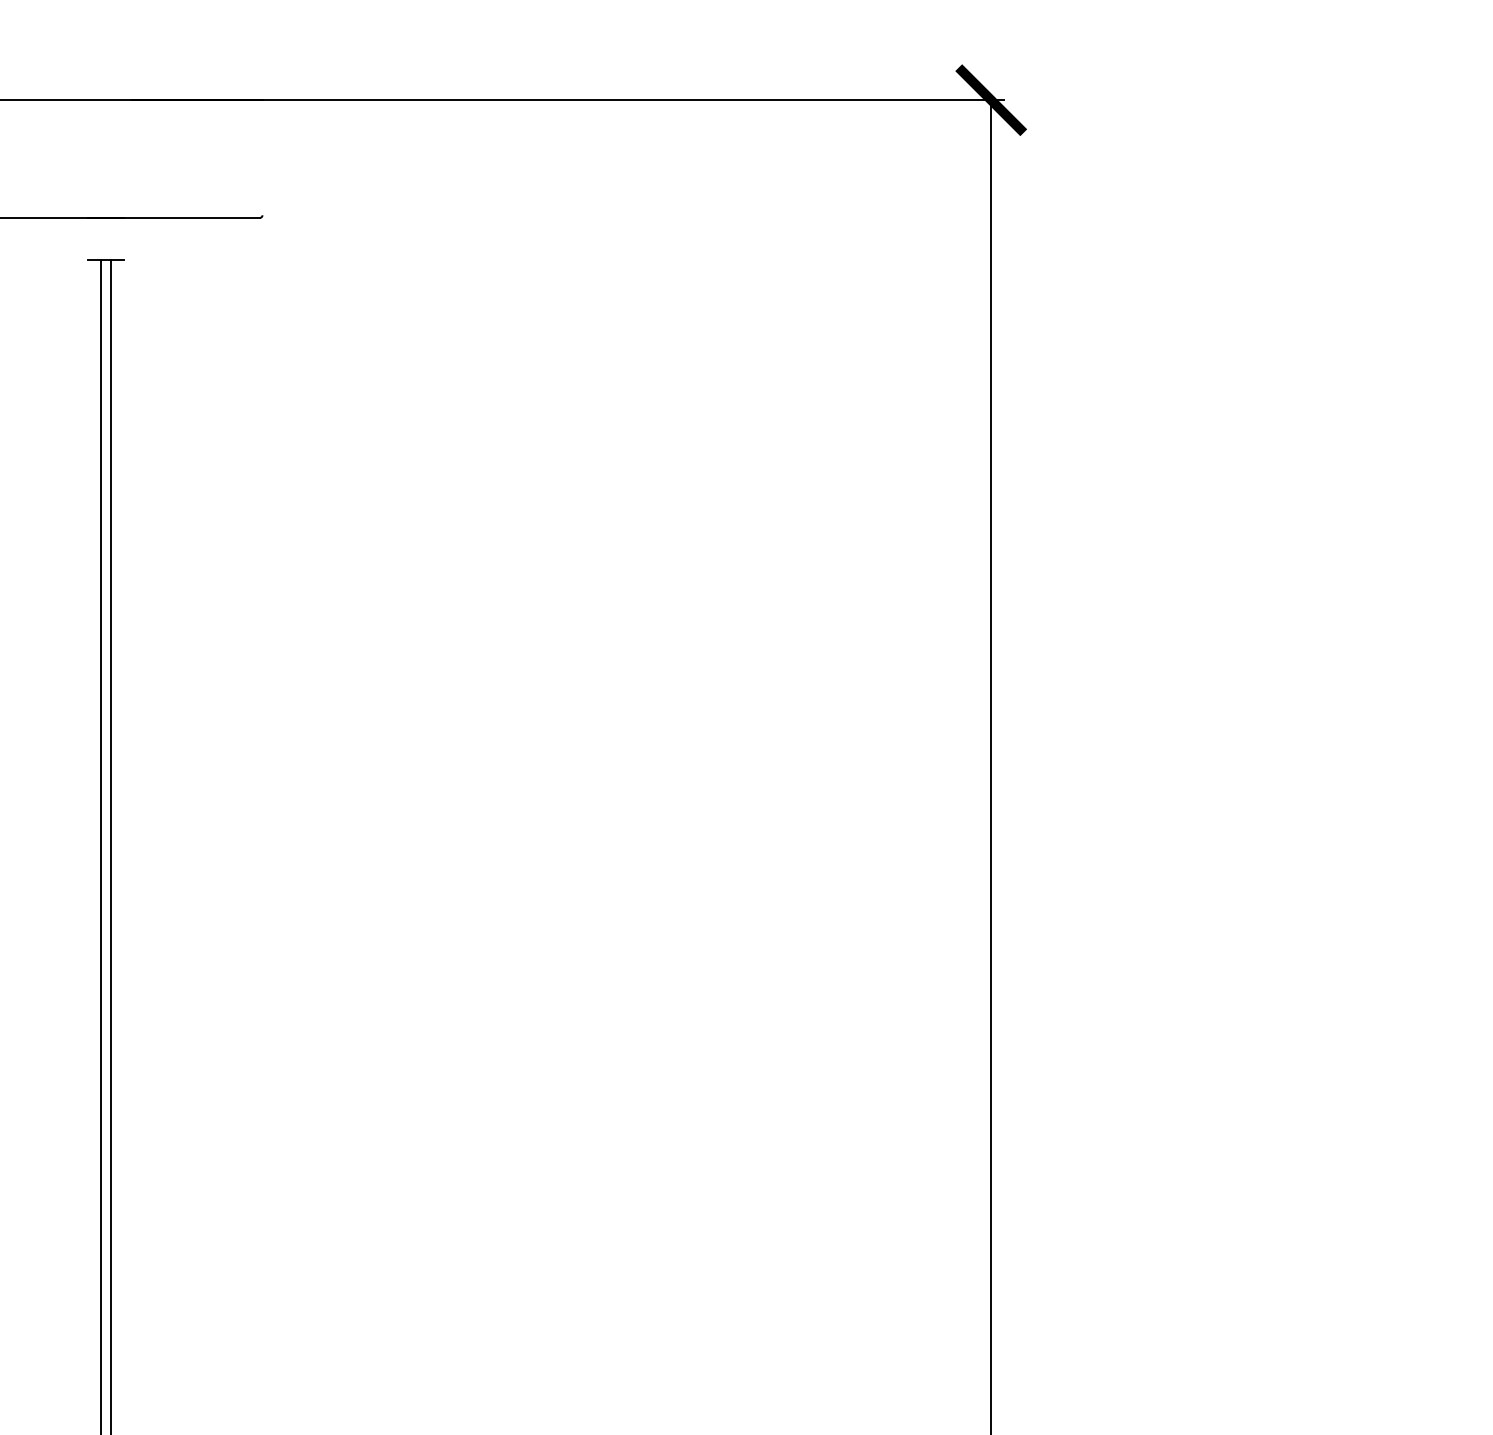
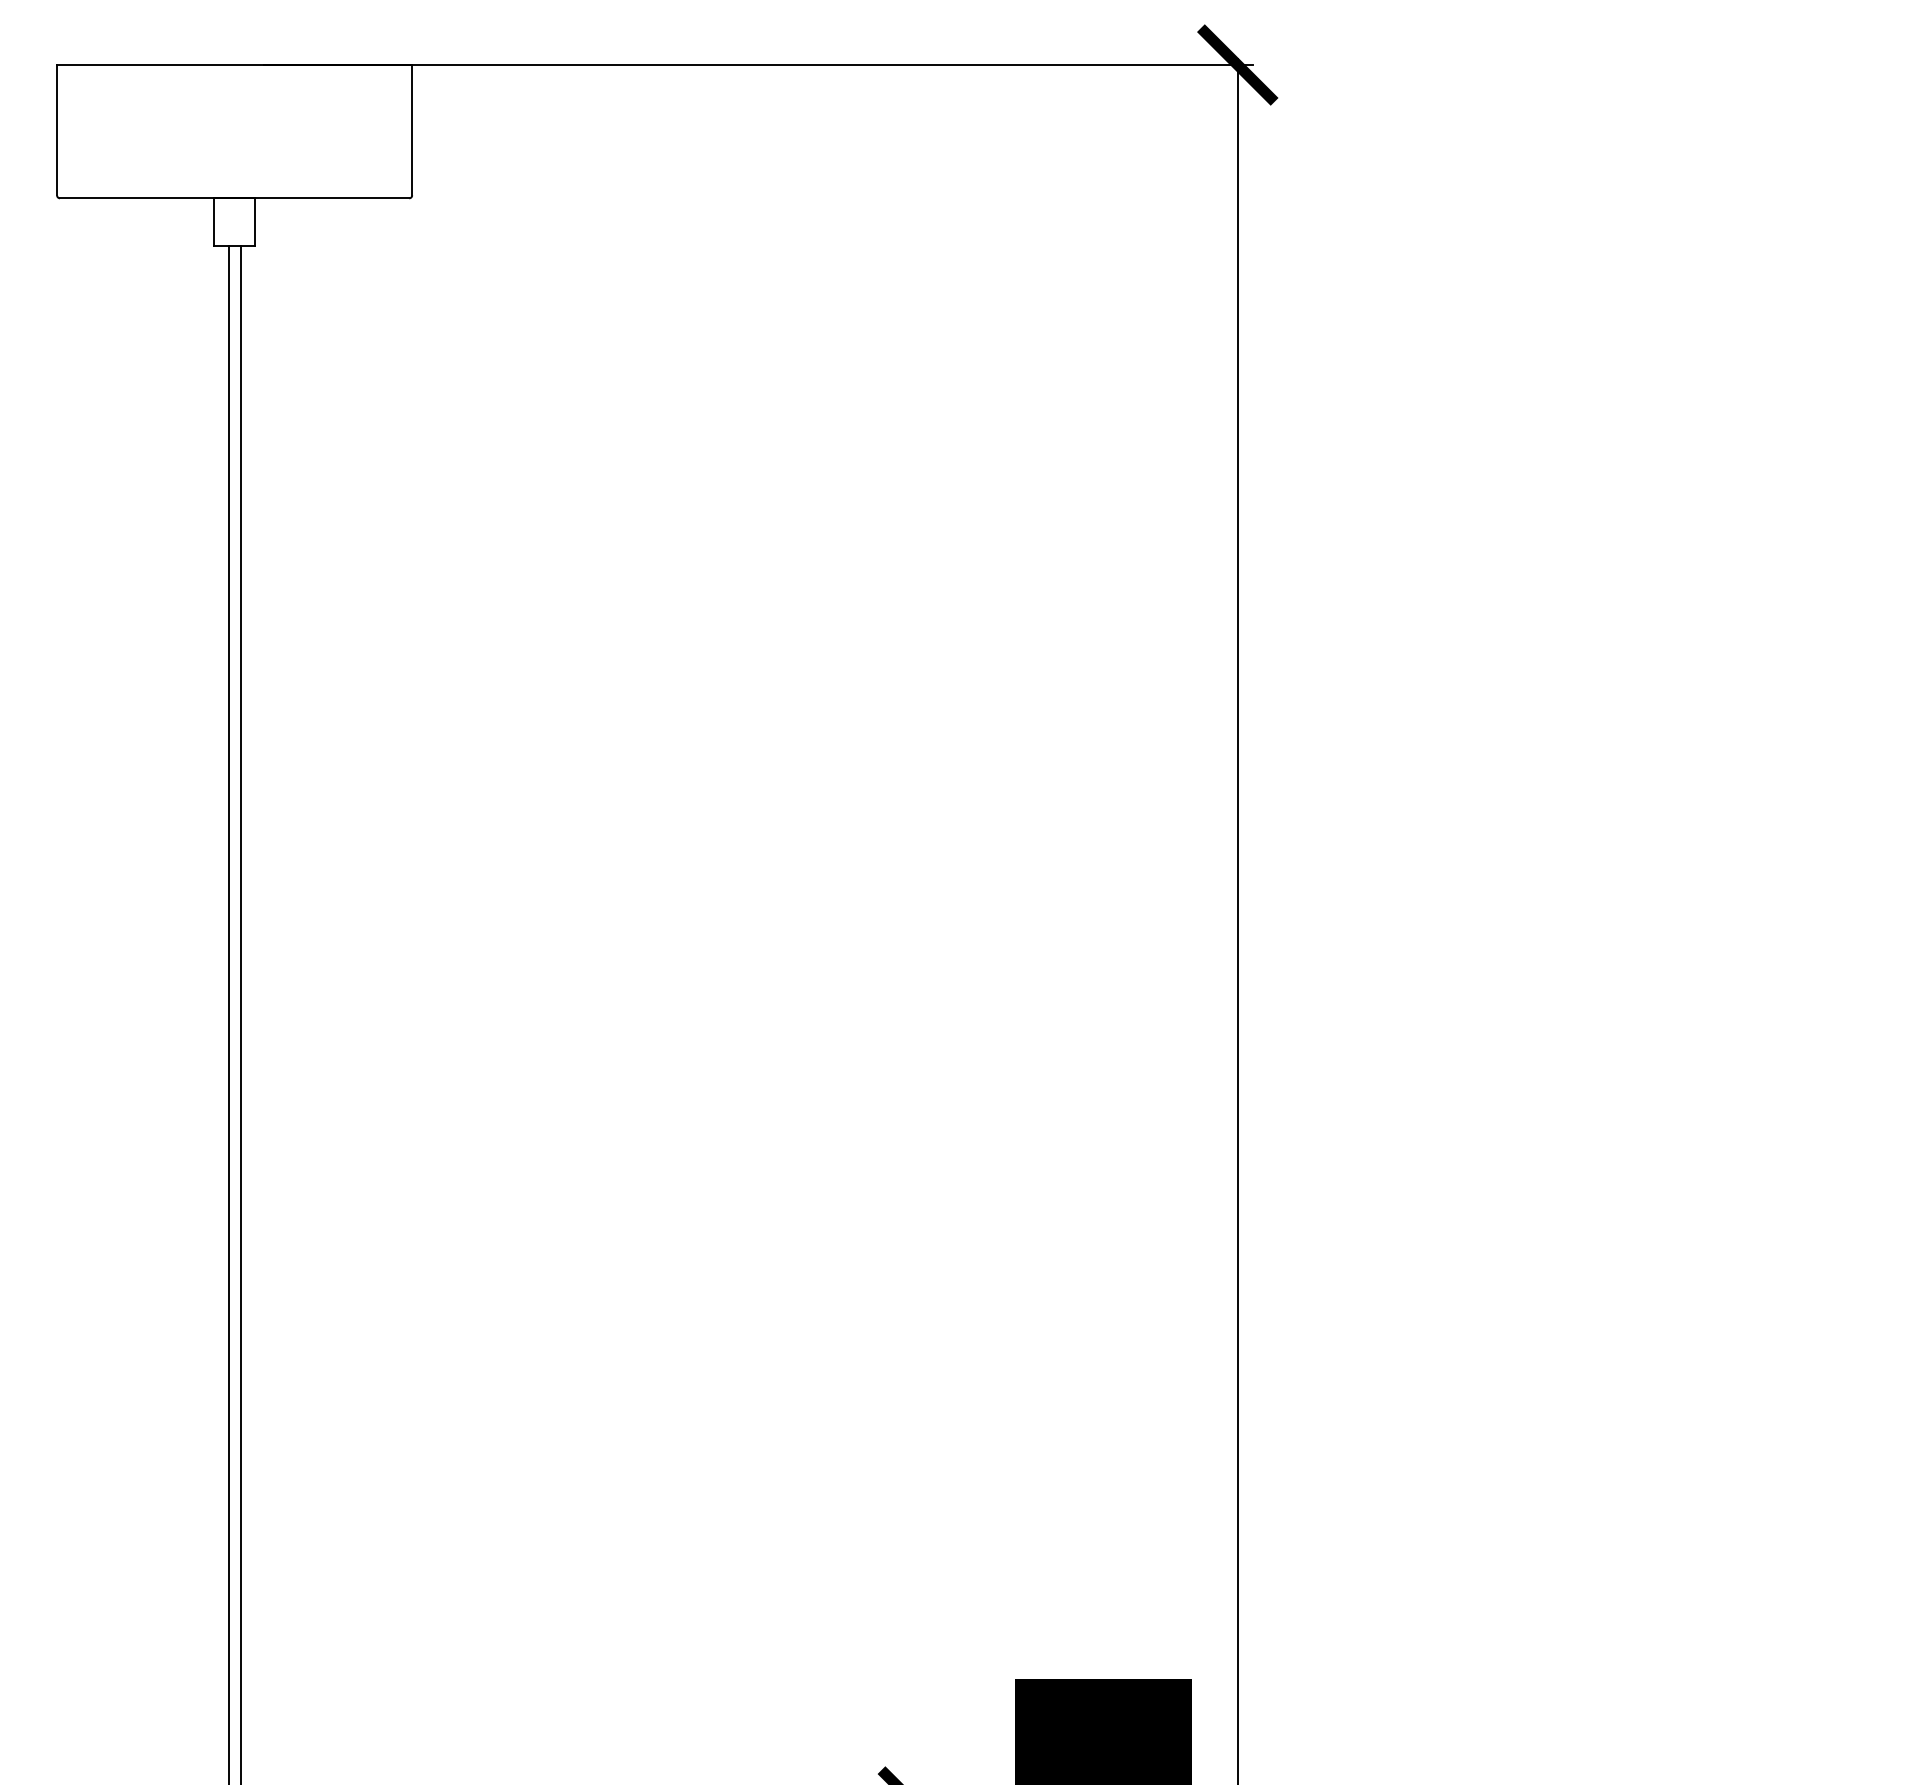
line: (262, 158) -> (412, 130), added
line: (87, 238) -> (213, 221), added
line: (124, 238) -> (255, 221), added

